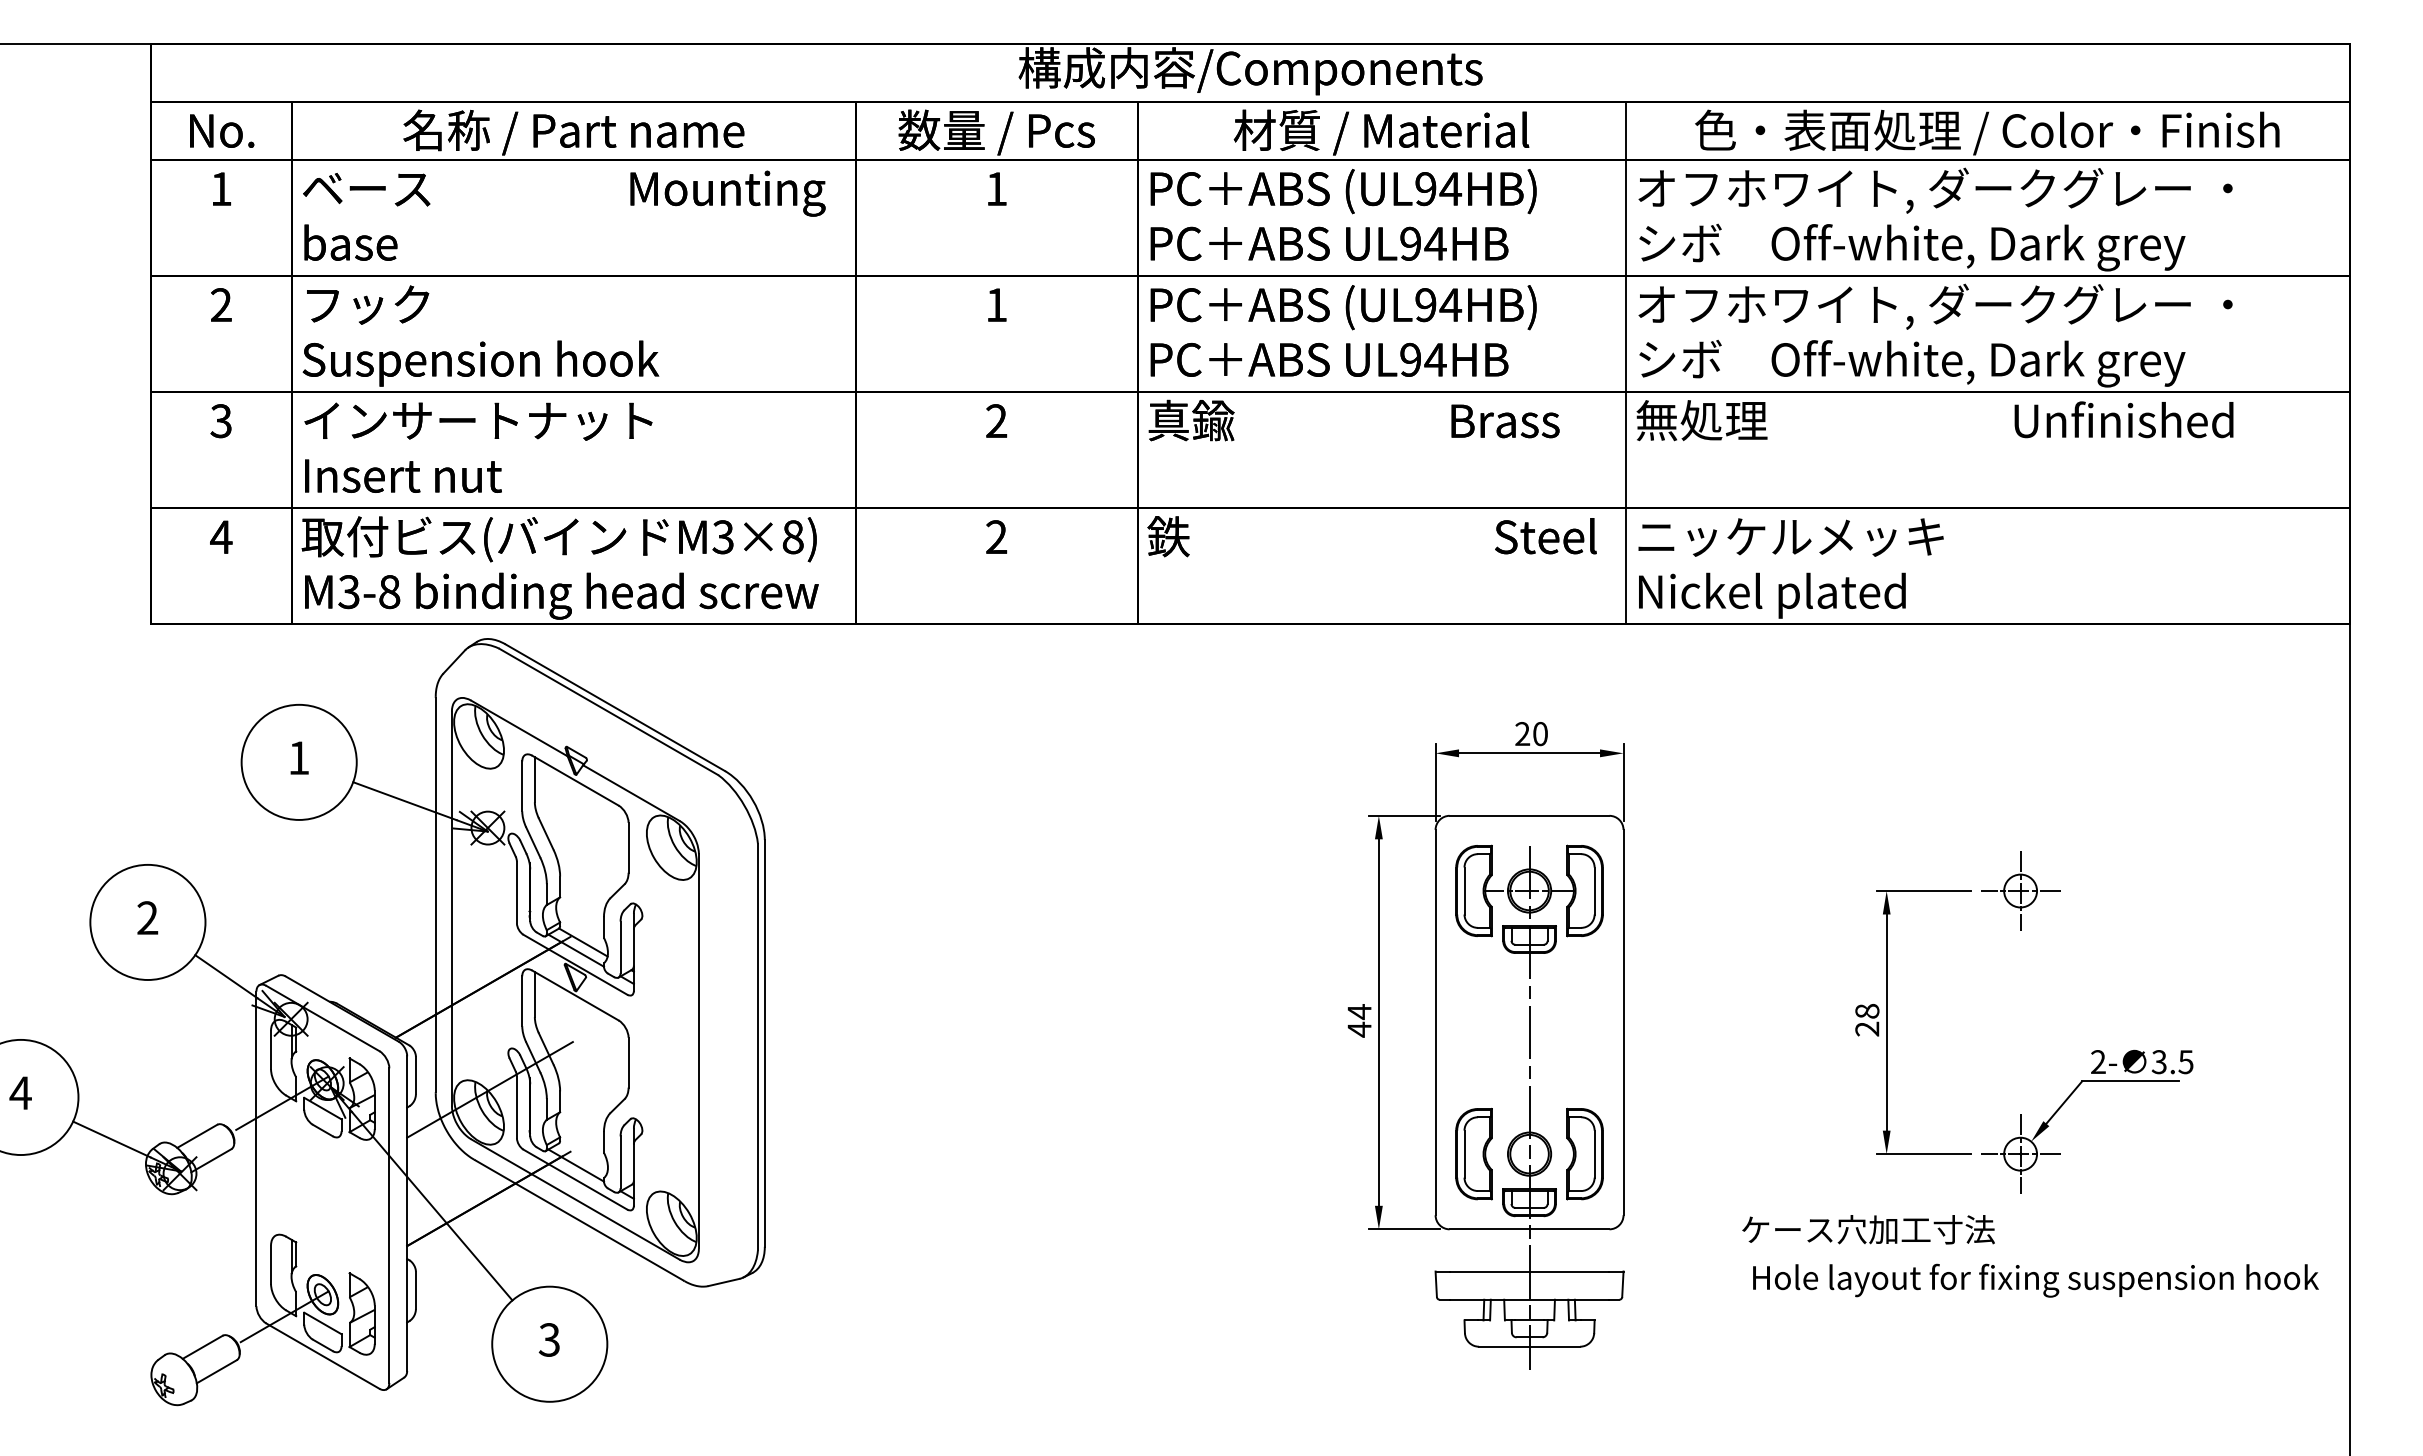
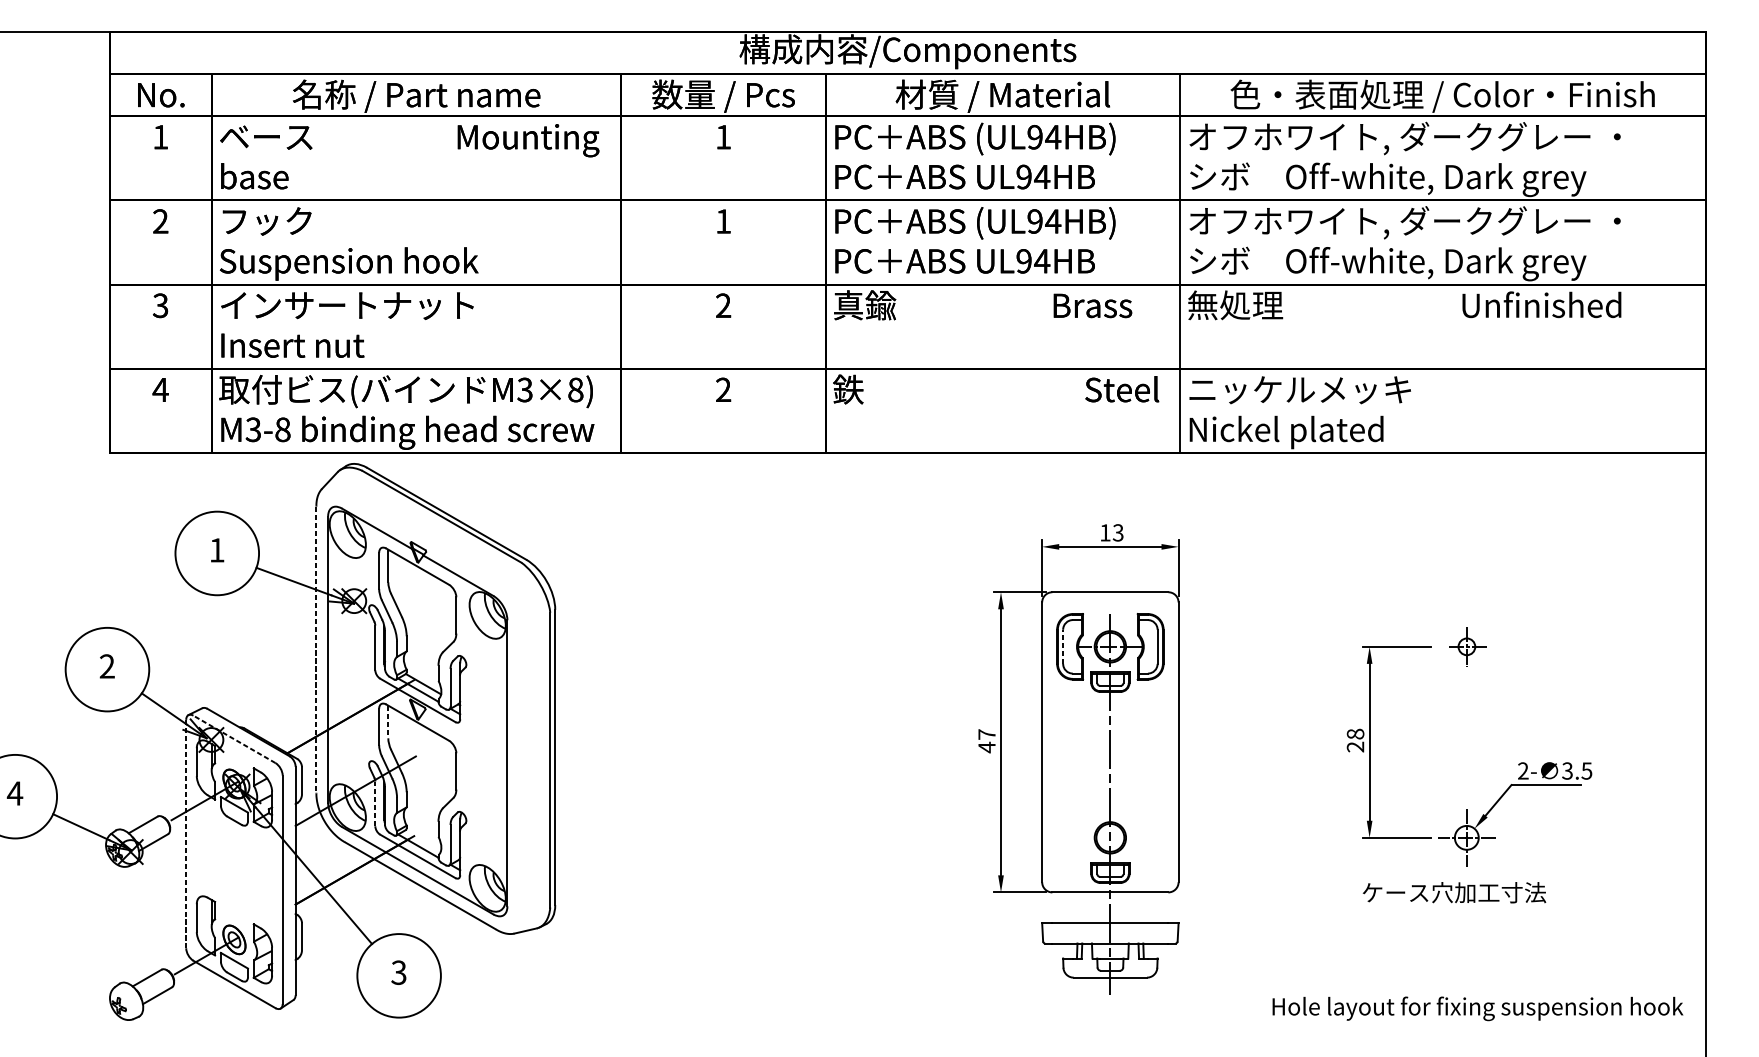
text: (1531, 734) -> (1111, 533), 20 -> 13
line: (1464, 890) -> (1063, 646), solid -> dashed
part: (2020, 890) -> (1466, 646), size x0.7
line: (435, 895) -> (316, 650), solid -> dashed
line: (534, 995) -> (388, 722), solid -> dashed
text: (1359, 1012) -> (986, 735), 44 -> 47
line: (322, 1018) -> (234, 739), solid -> dashed
line: (516, 1107) -> (374, 803), solid -> dashed
line: (256, 1149) -> (186, 834), solid -> dashed
part: (1584, 1153) -> (1150, 837), removed
part: (1473, 1154) -> (1069, 838), removed
text: (1868, 1229) -> (1454, 892), moved
text: (2035, 1280) -> (1477, 1008), moved

